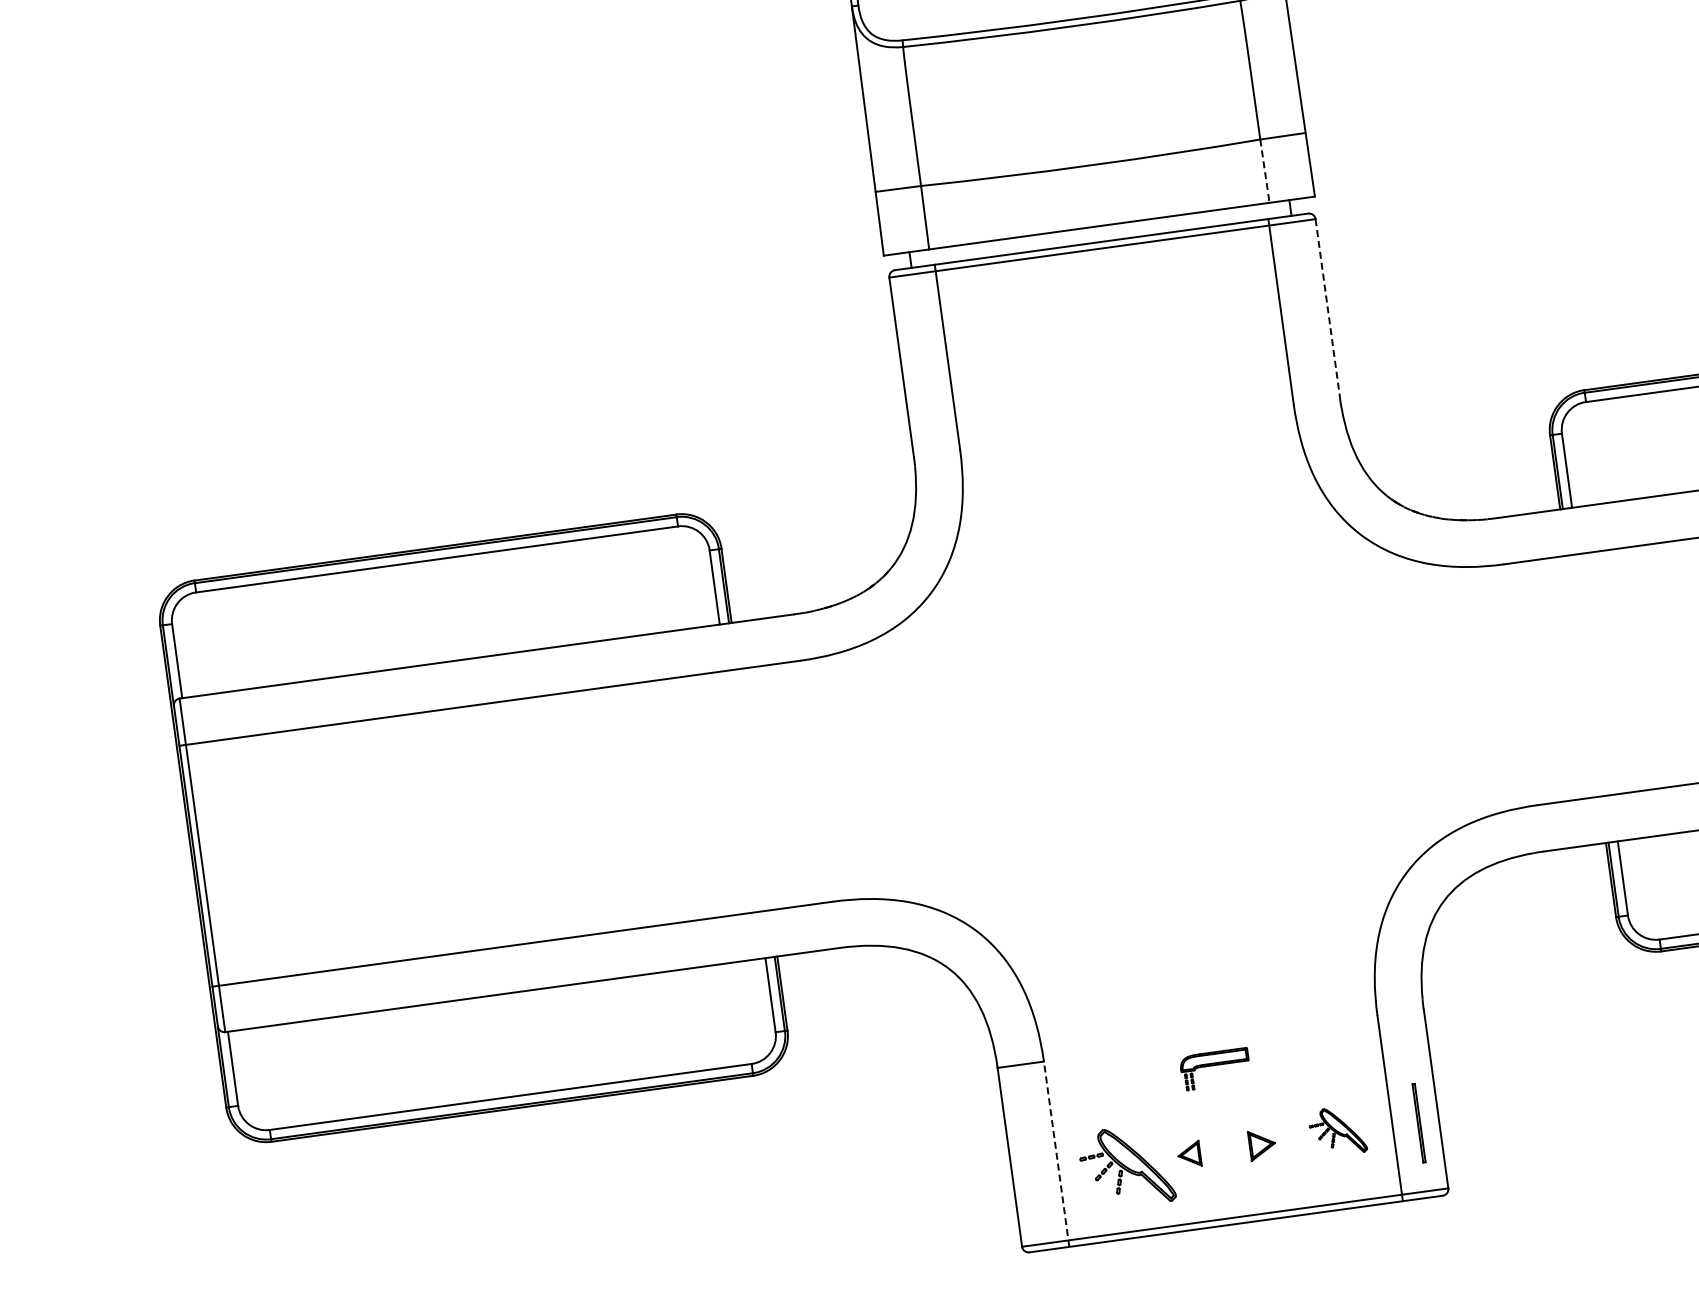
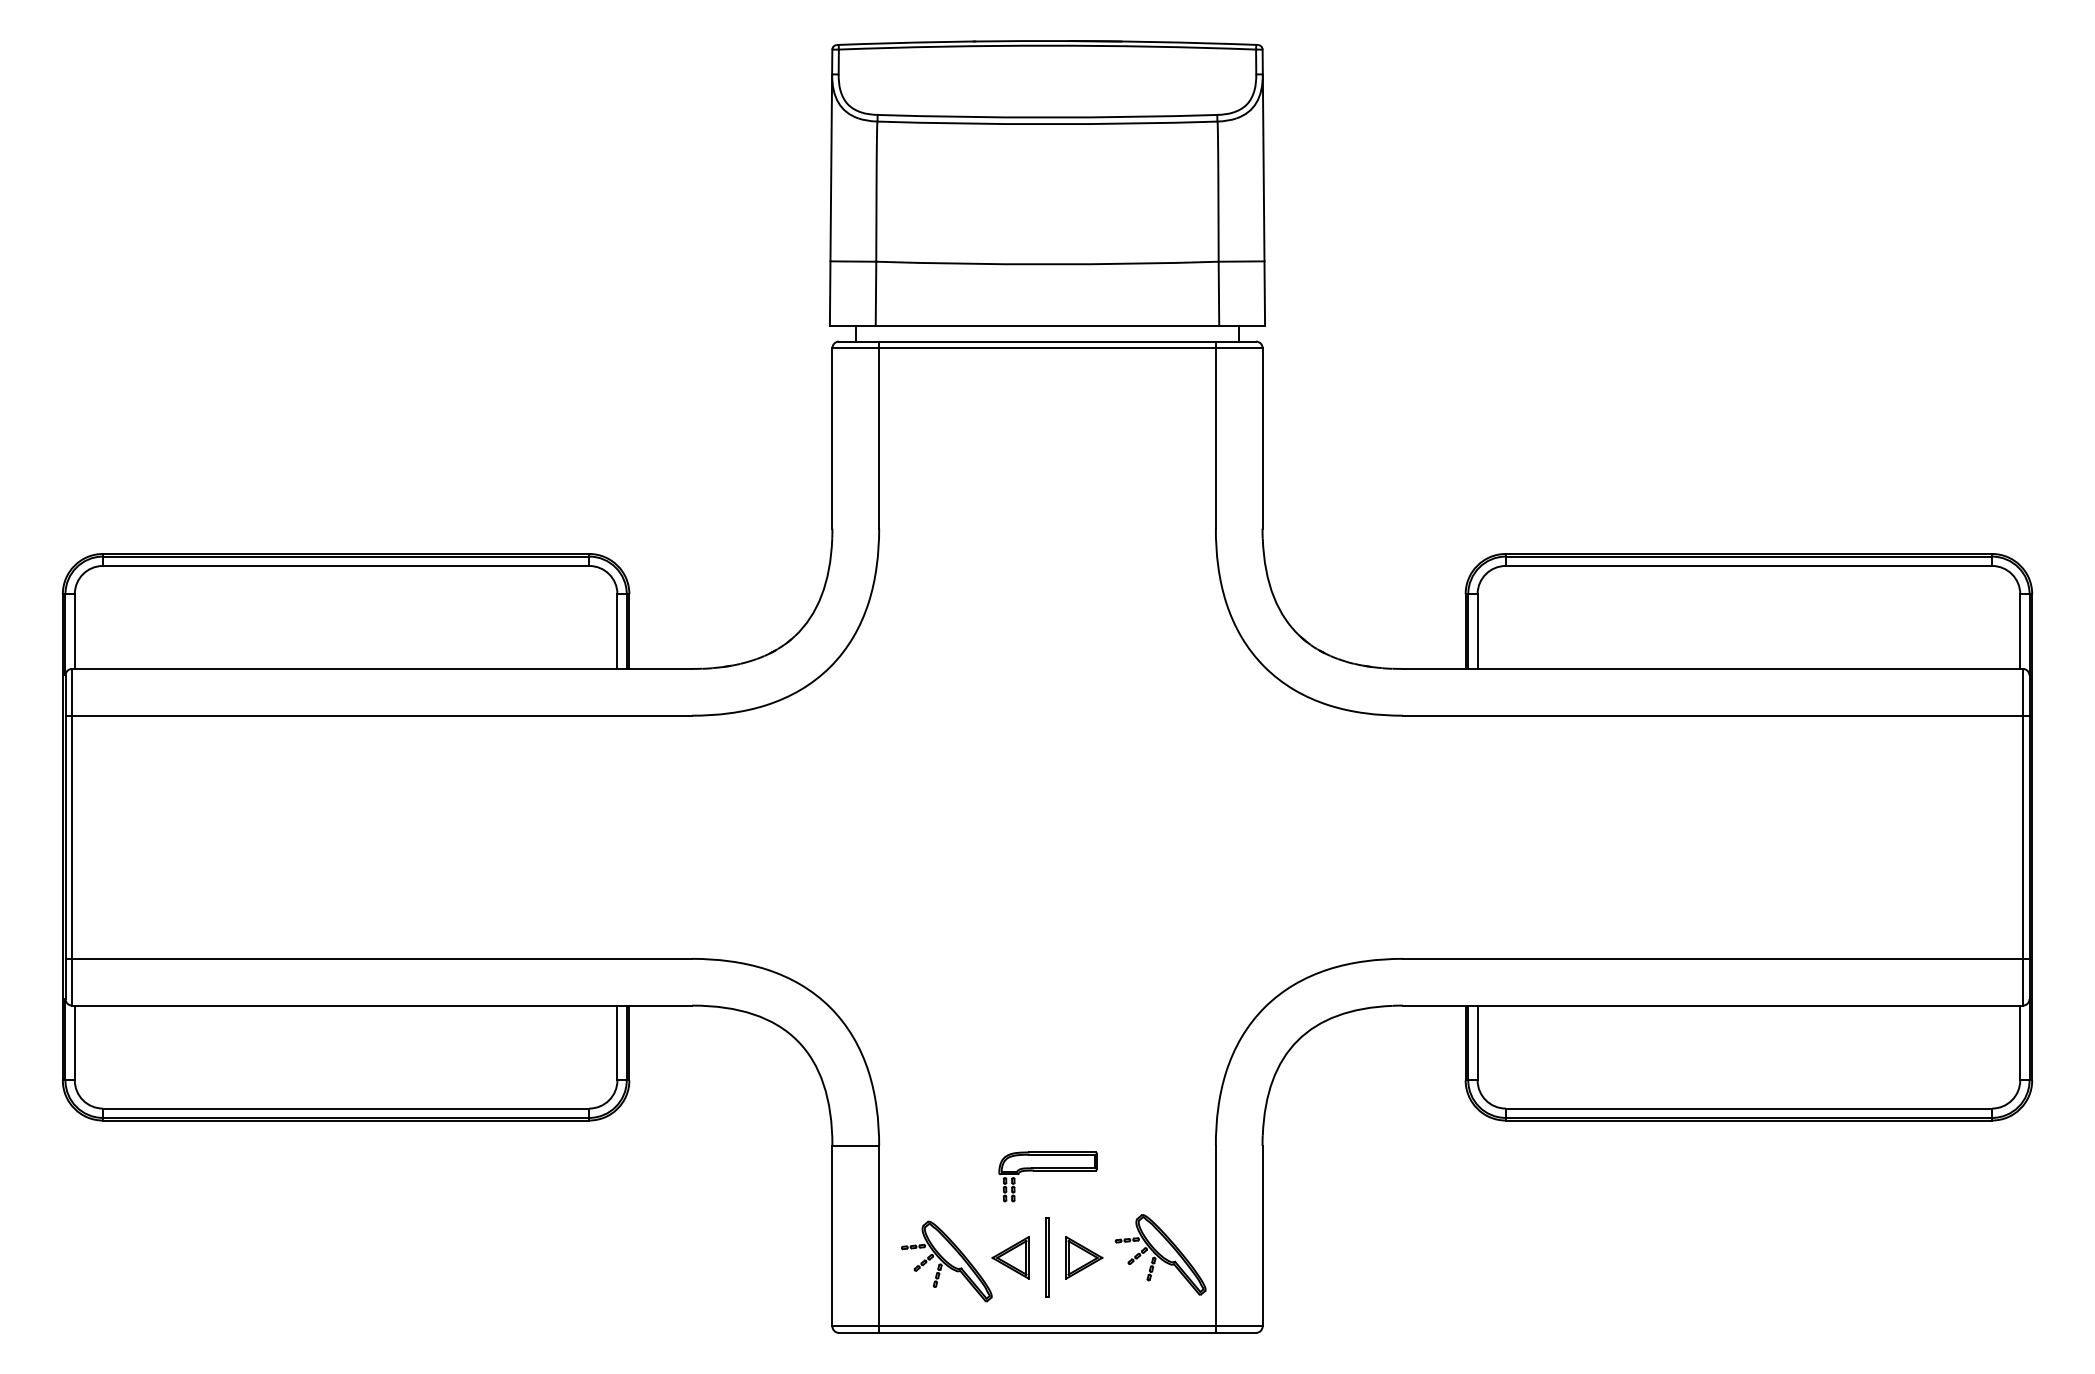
line: (1264, 171) -> (1218, 293), dashed -> solid
line: (1327, 308) -> (1262, 438), dashed -> solid
part: (1214, 1069) -> (1047, 1176), size x1.43
line: (1418, 1122) -> (1046, 1257), moved
part: (1337, 1131) -> (1160, 1254), size x1.67
part: (1262, 1144) -> (1084, 1257), size x1.43
line: (1056, 1154) -> (879, 1239), dashed -> solid
part: (1189, 1154) -> (1010, 1257), size x1.67

